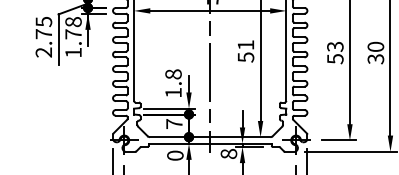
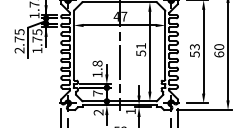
text: (73, 22) -> (37, 32), 1.78 -> 1.75
text: (376, 59) -> (219, 54), 30 -> 60
text: (228, 153) -> (130, 111), 8 -> 1
text: (175, 155) -> (98, 112), 0 -> 2

